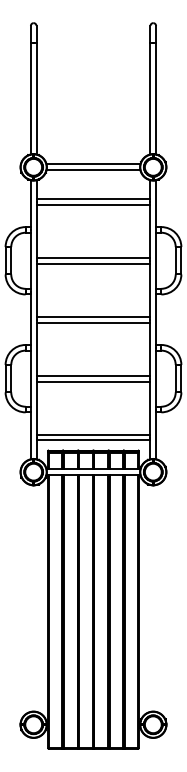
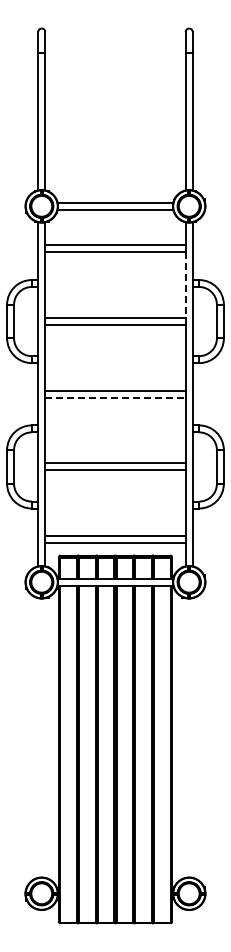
line: (150, 231) -> (185, 285), solid -> dashed
line: (94, 322) -> (116, 397), solid -> dashed

